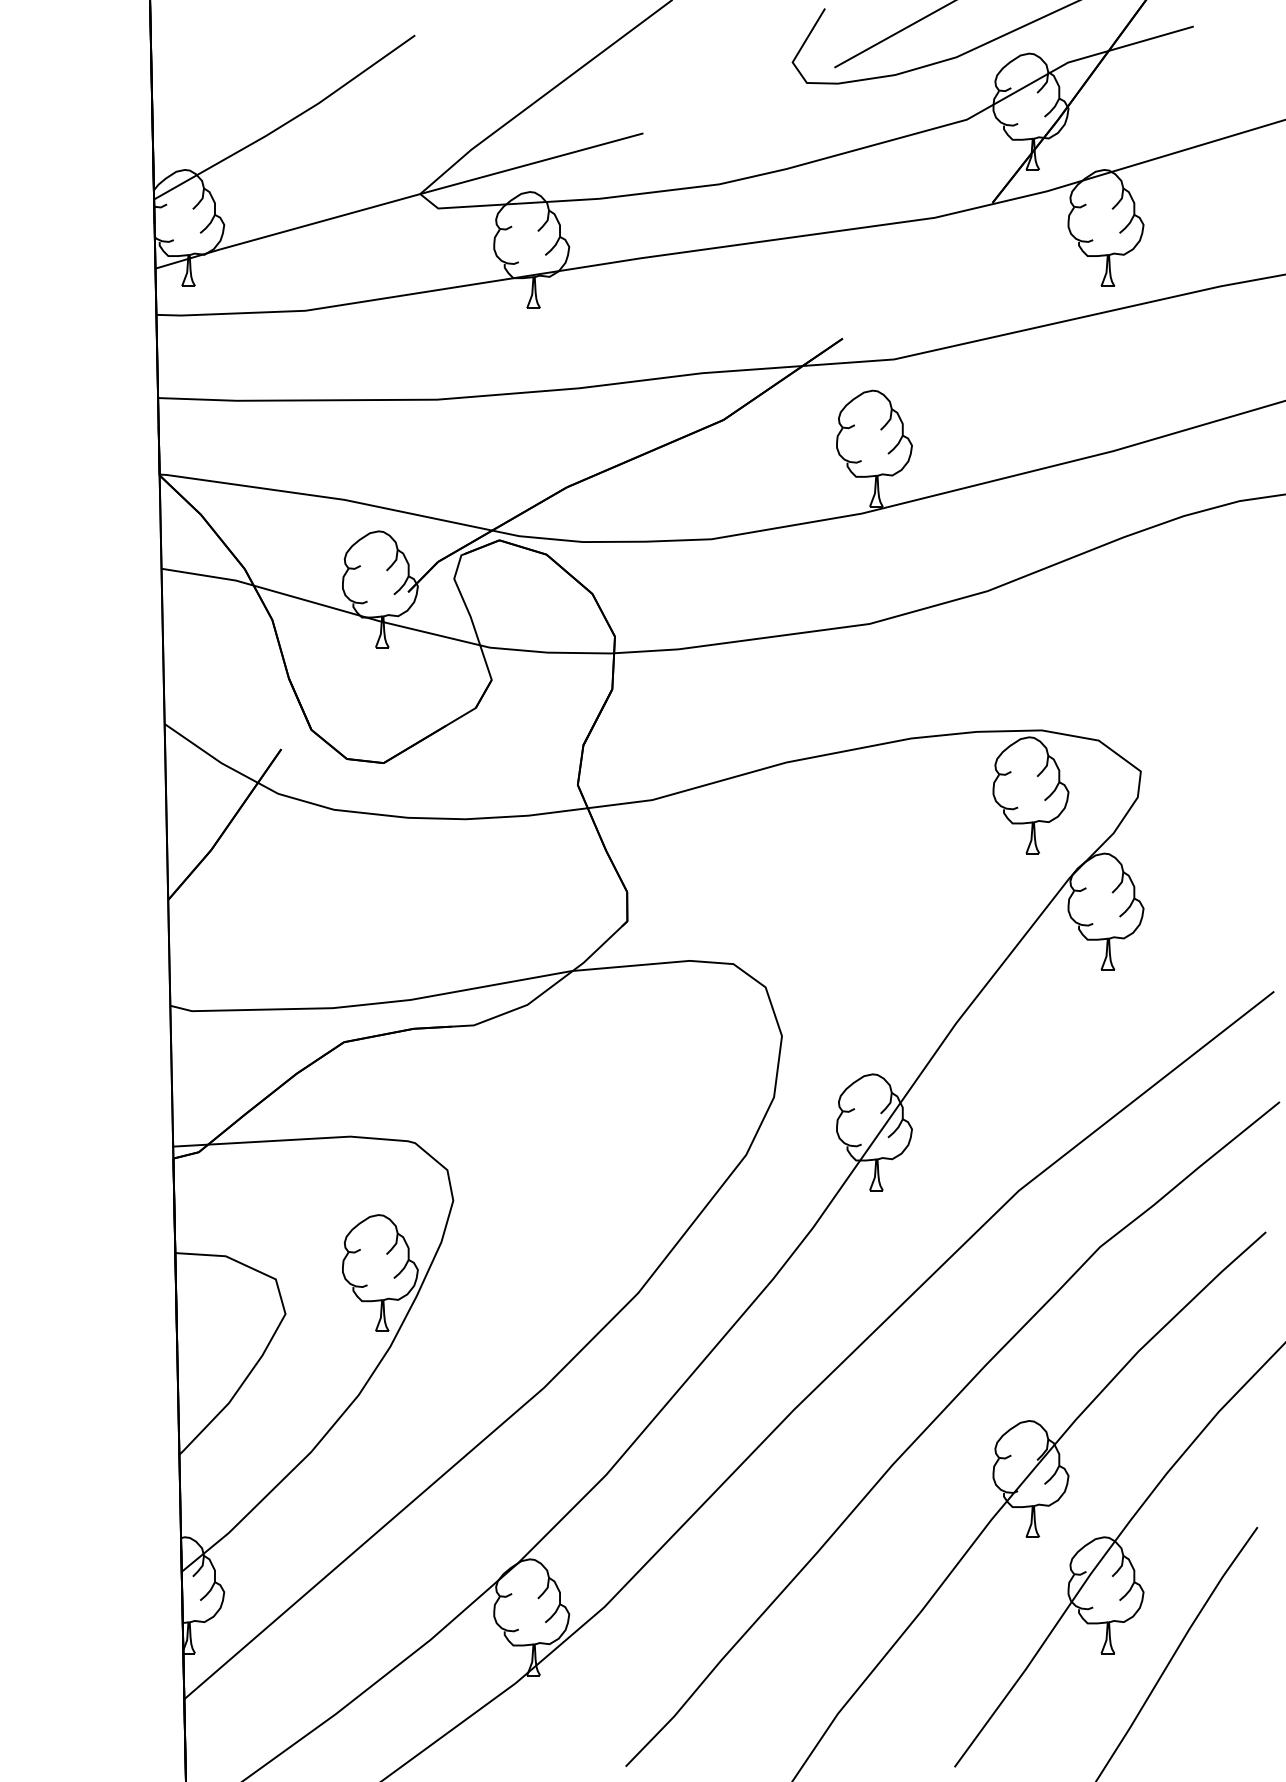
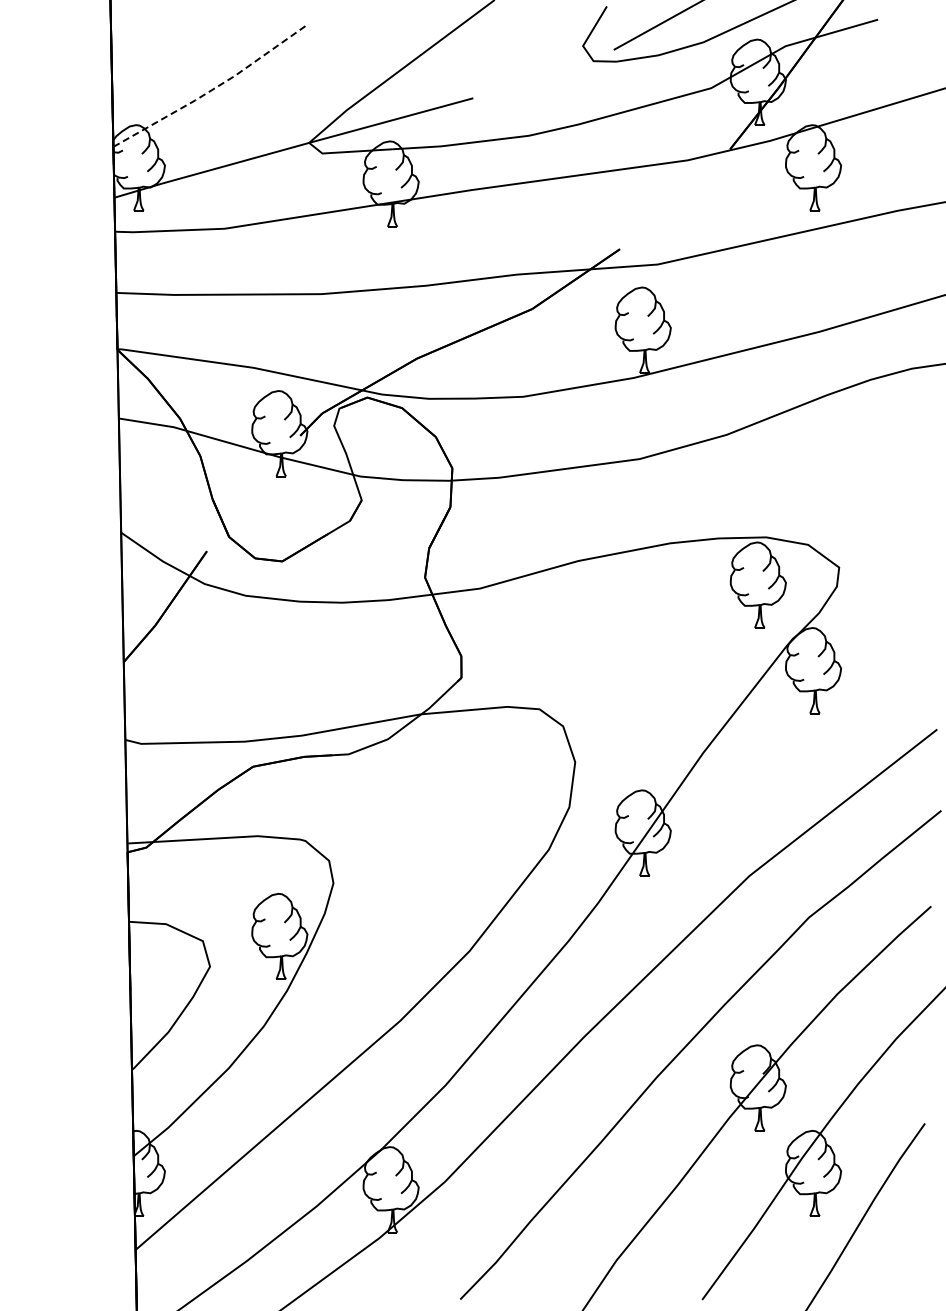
line: (287, 122) -> (211, 90), solid -> dashed

